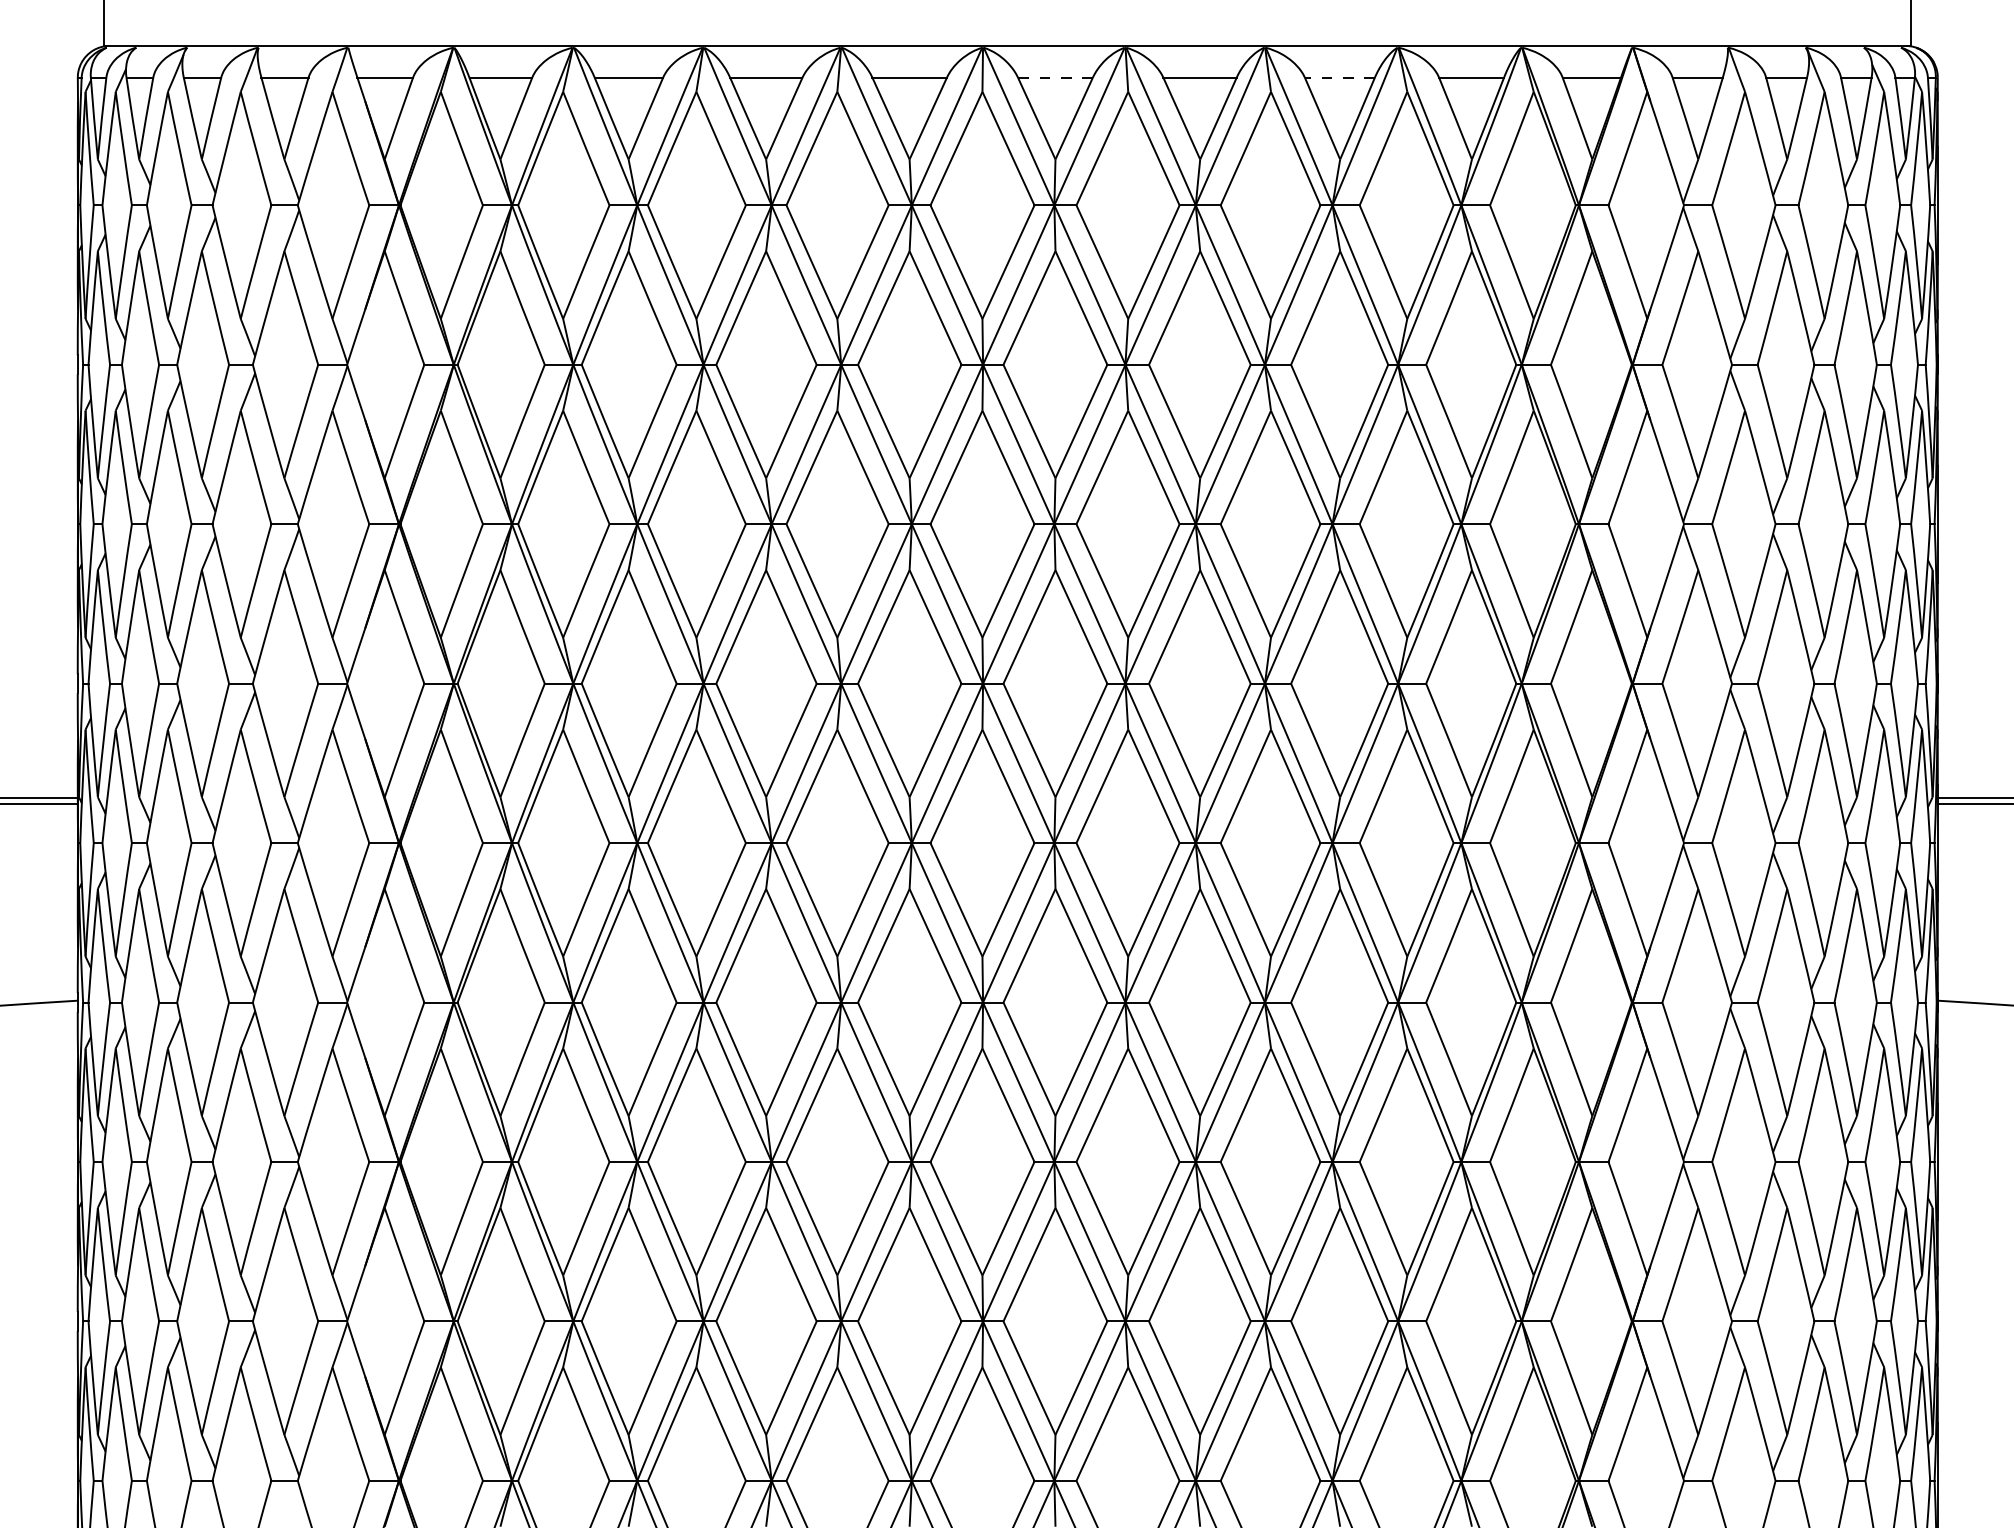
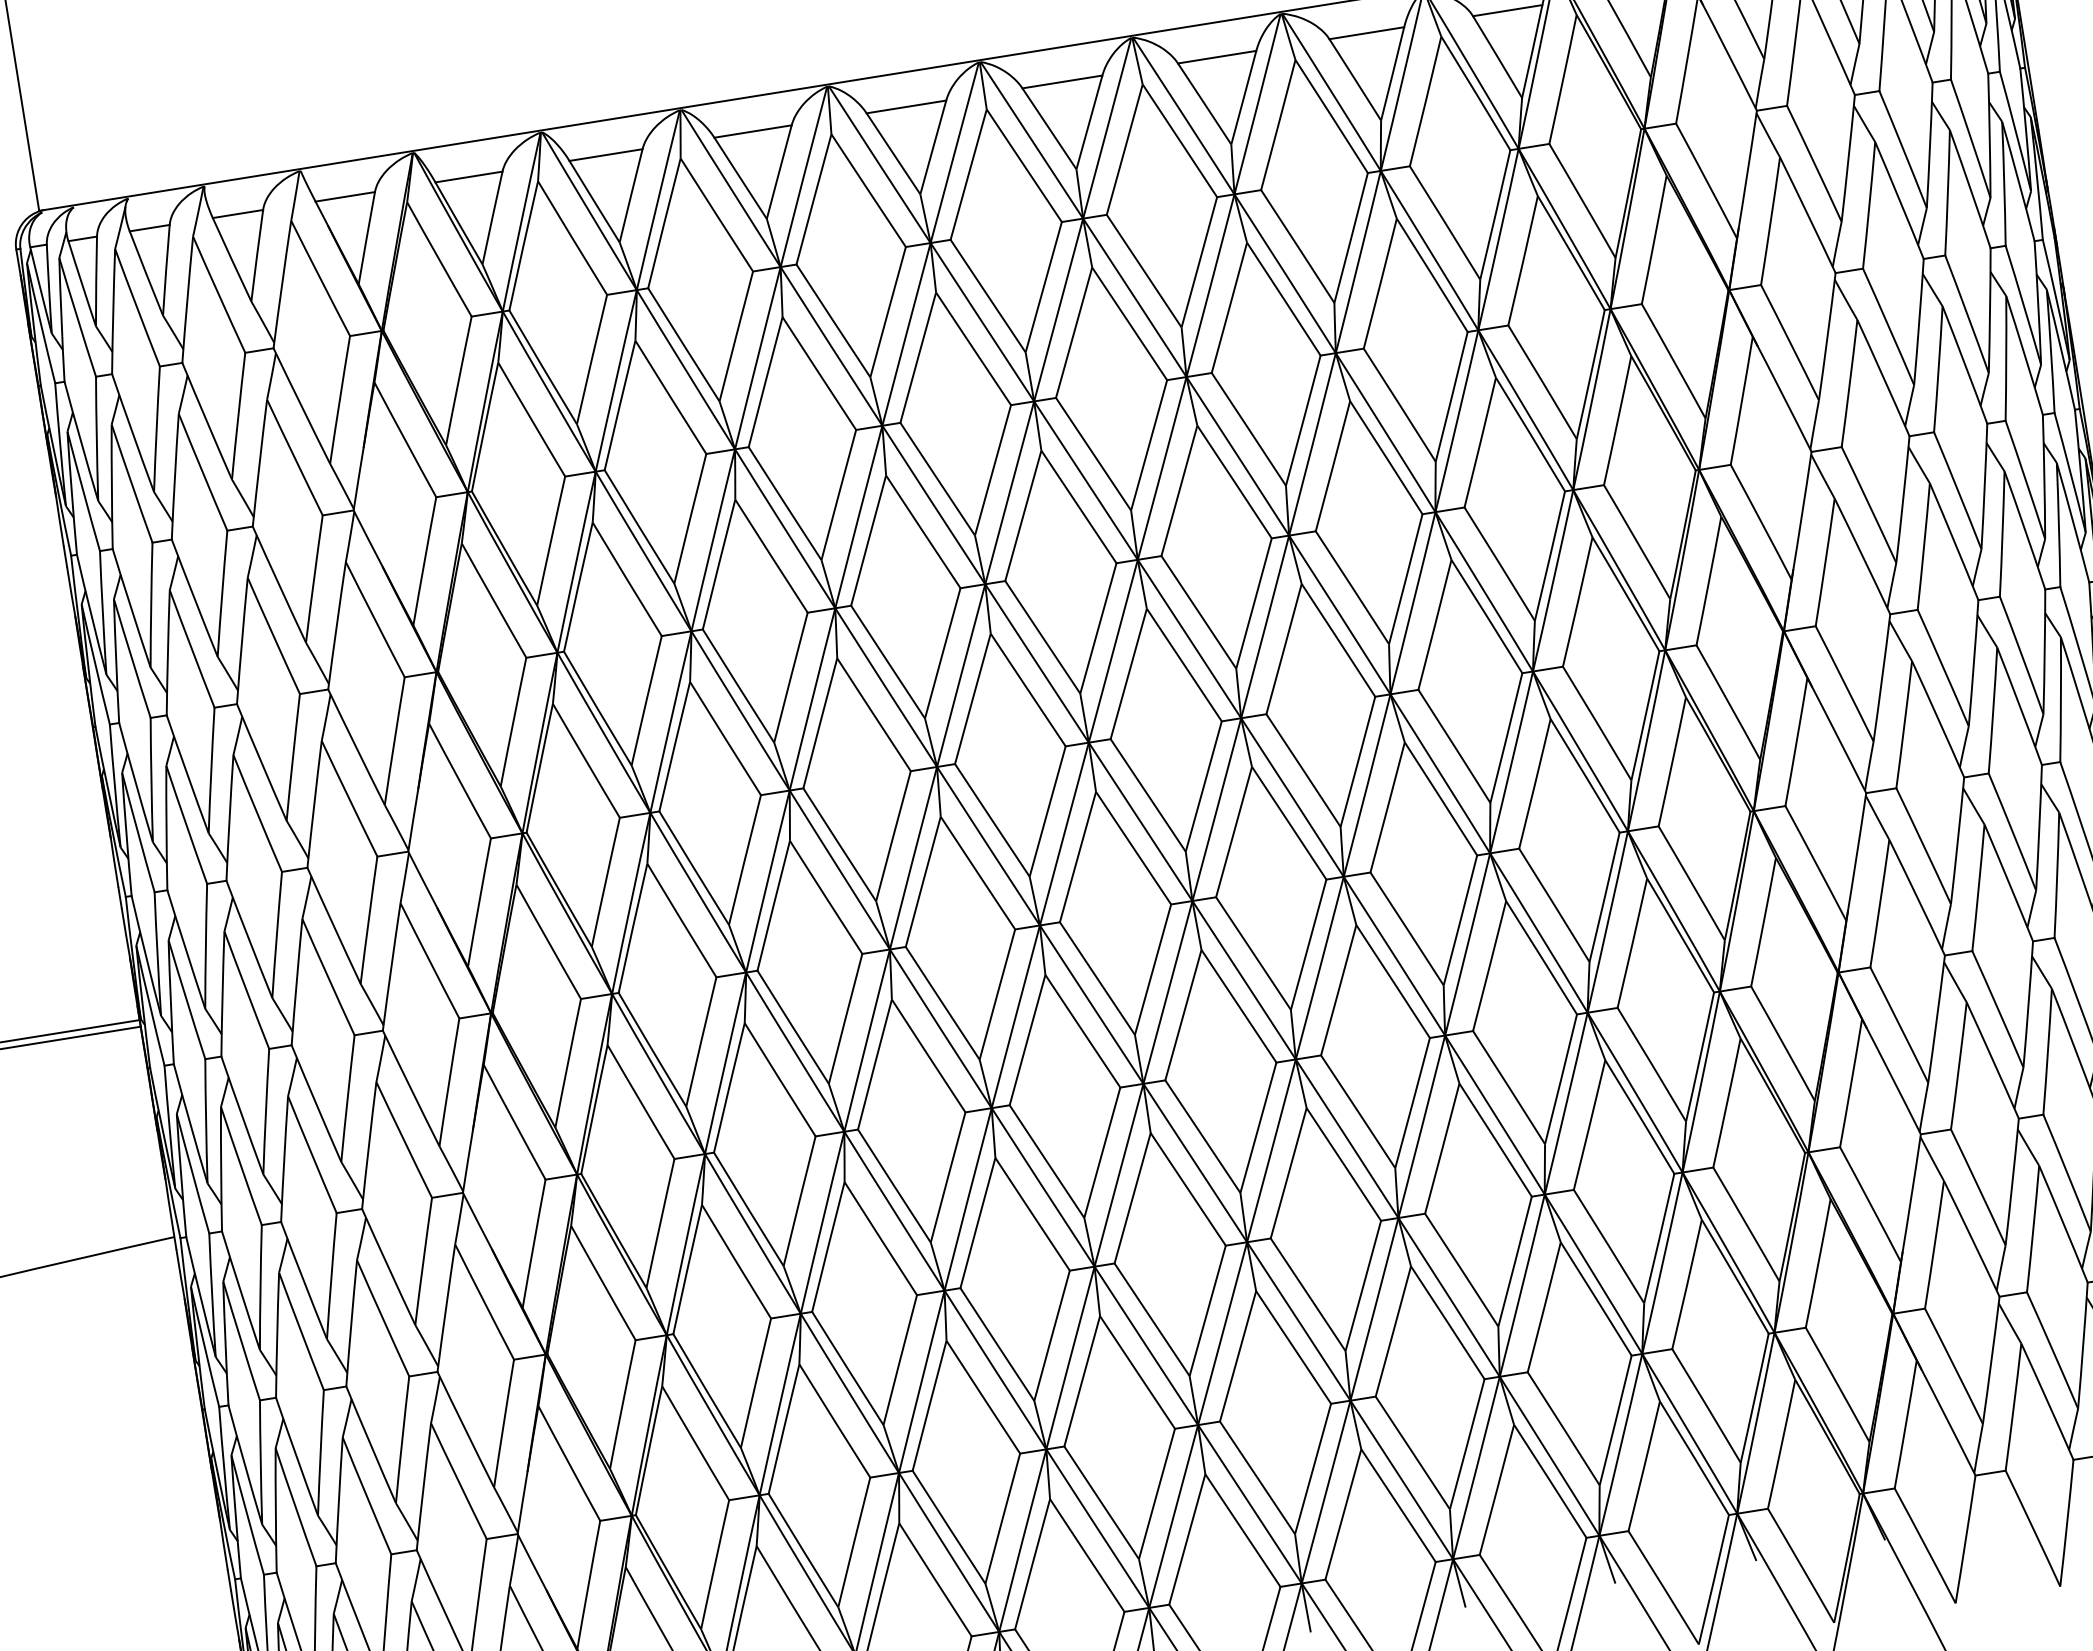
line: (1054, 77) -> (1061, 81), dashed -> solid
line: (1339, 77) -> (1366, 32), dashed -> solid

